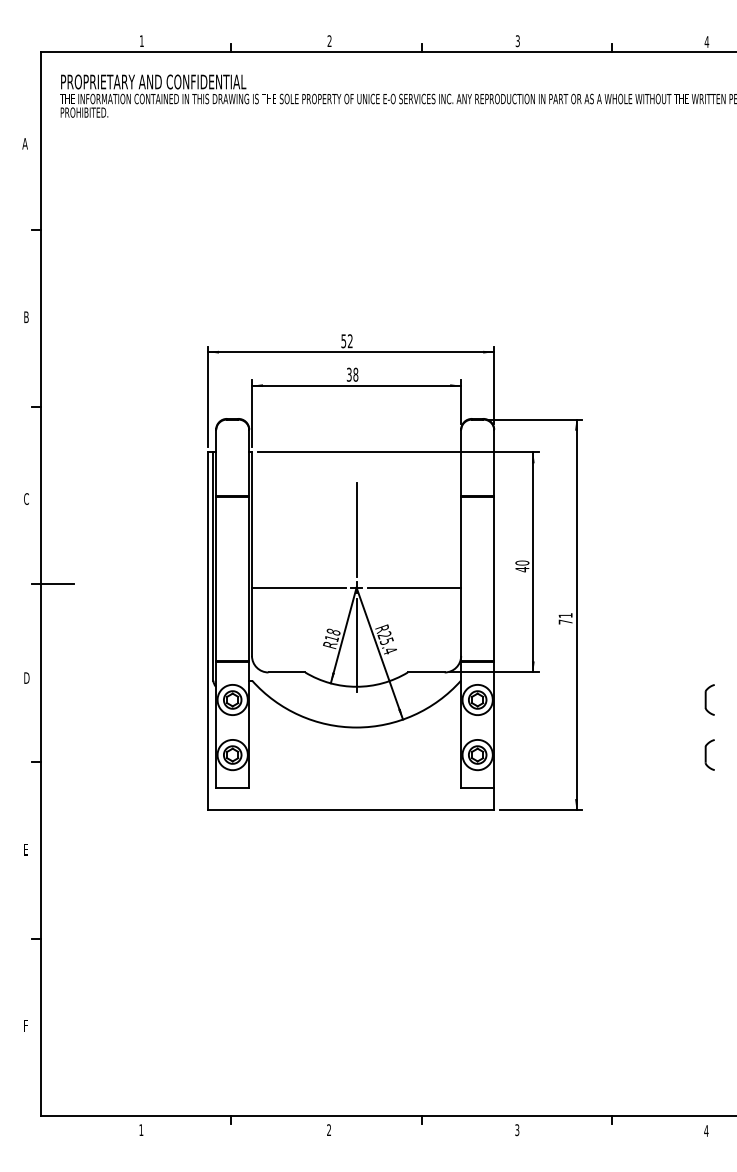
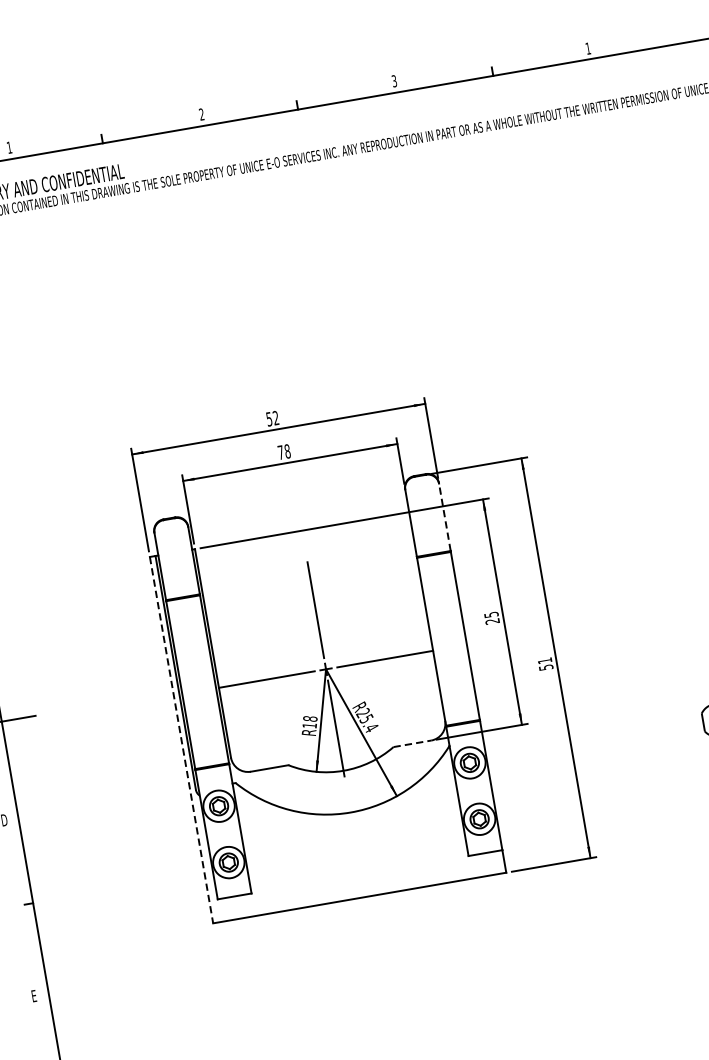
text: (706, 41) -> (587, 48), 4 -> 1
text: (348, 374) -> (280, 452), 38 -> 78
line: (494, 462) -> (445, 516), solid -> dashed
text: (522, 566) -> (492, 618), 40 -> 25
text: (565, 621) -> (545, 667), 71 -> 51
line: (207, 631) -> (181, 740), solid -> dashed
line: (426, 672) -> (412, 743), solid -> dashed

